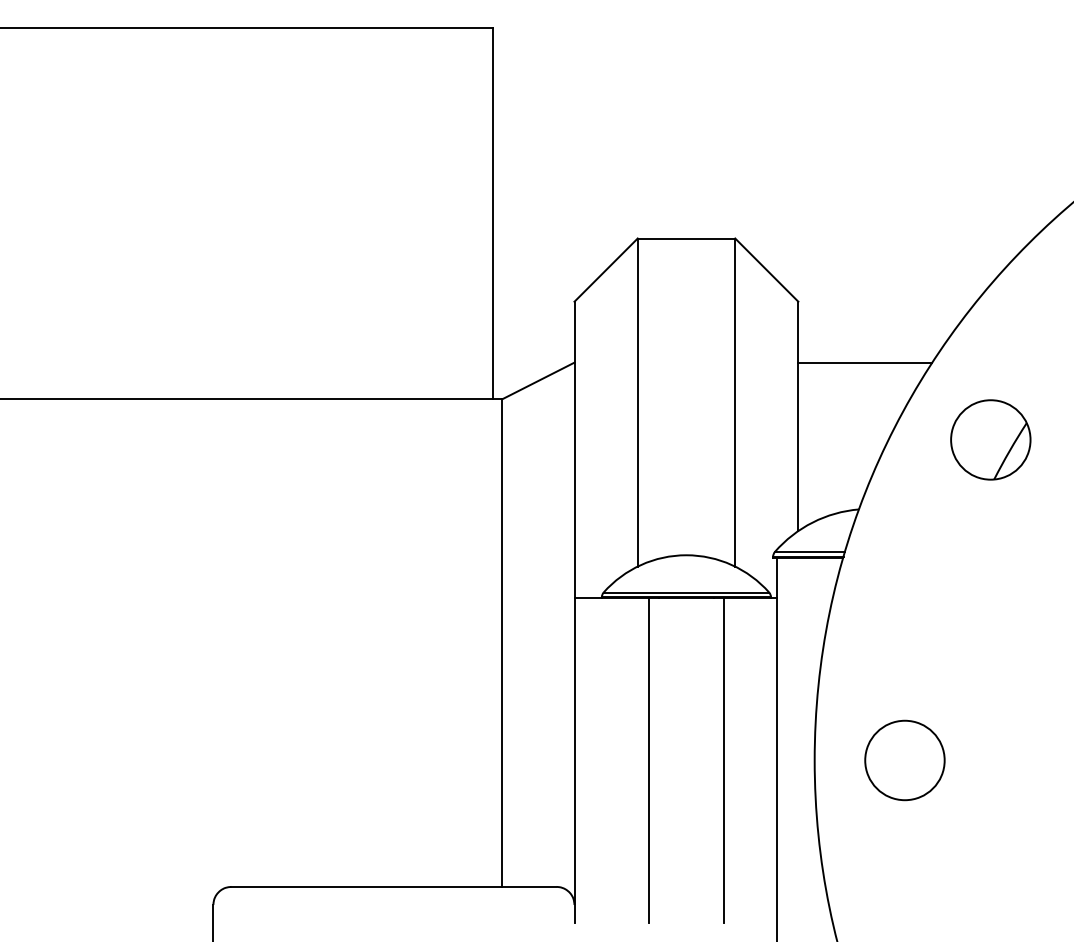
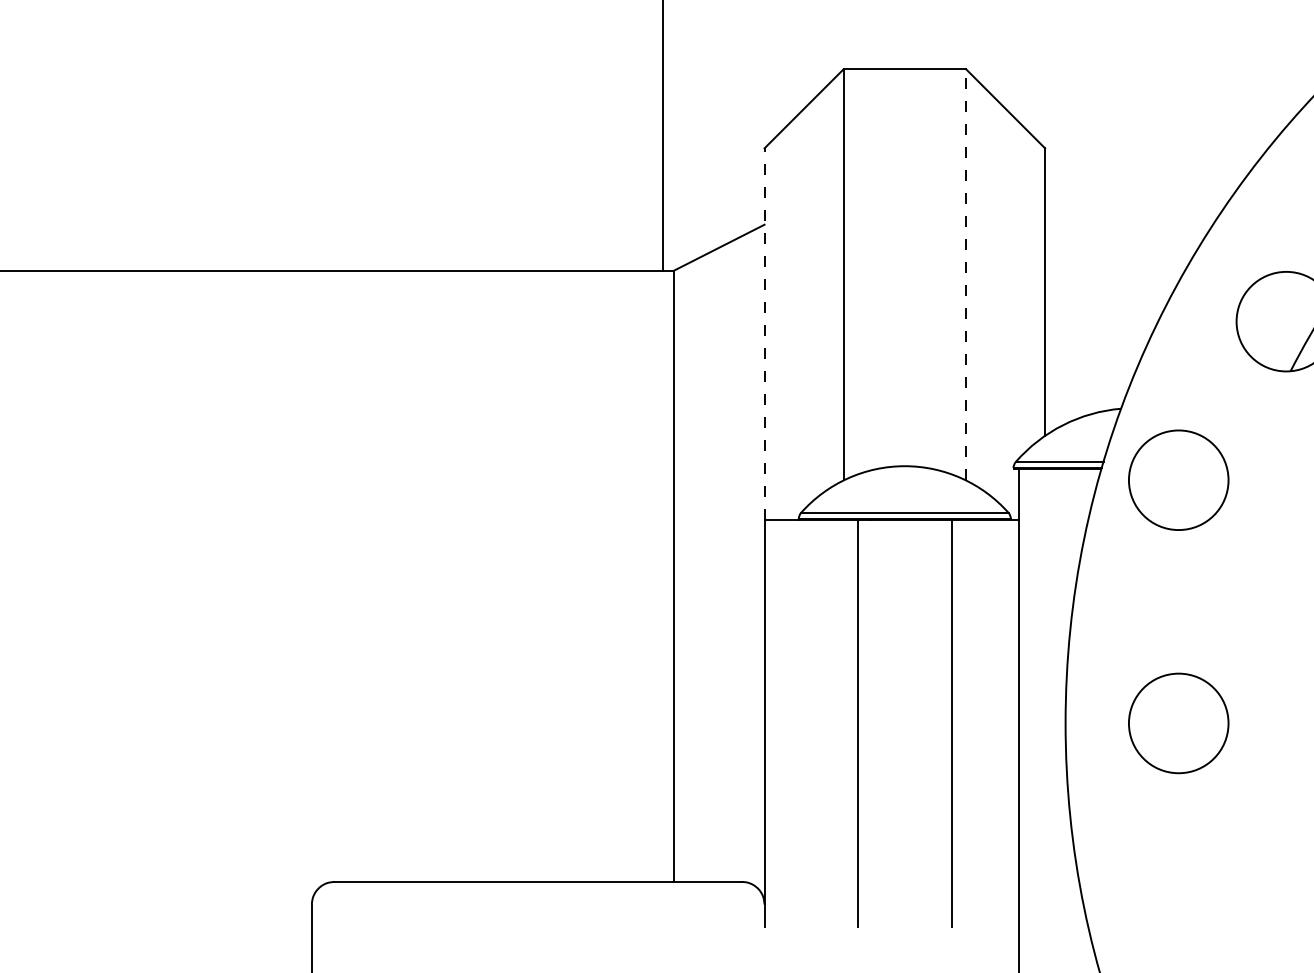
line: (864, 363) -> (1128, 225), removed
line: (735, 402) -> (966, 274), solid -> dashed
line: (574, 449) -> (764, 333), solid -> dashed
circle: (904, 566) -> (1178, 480), added

